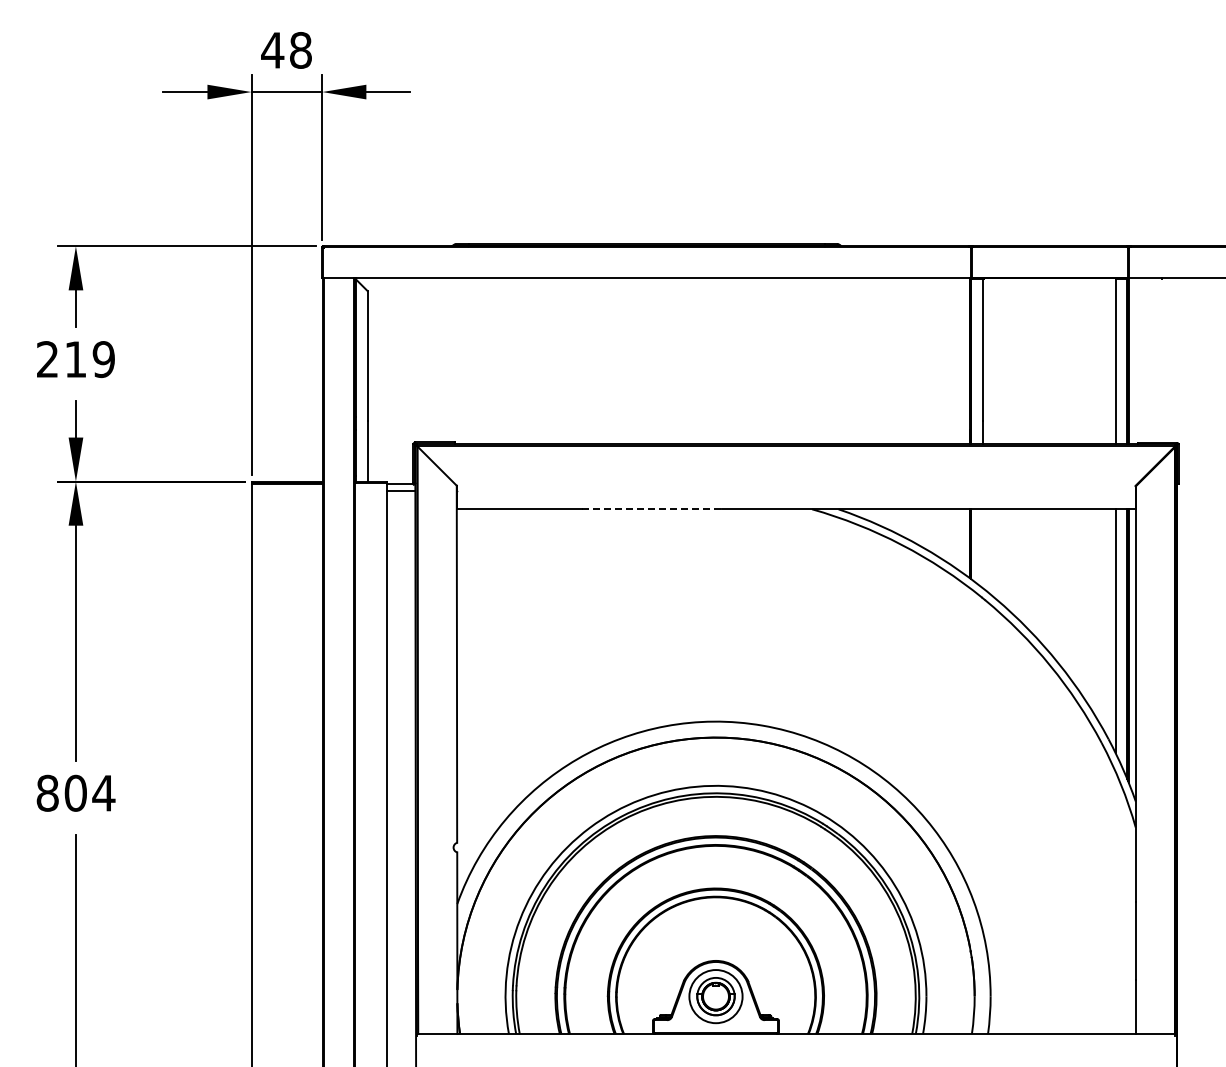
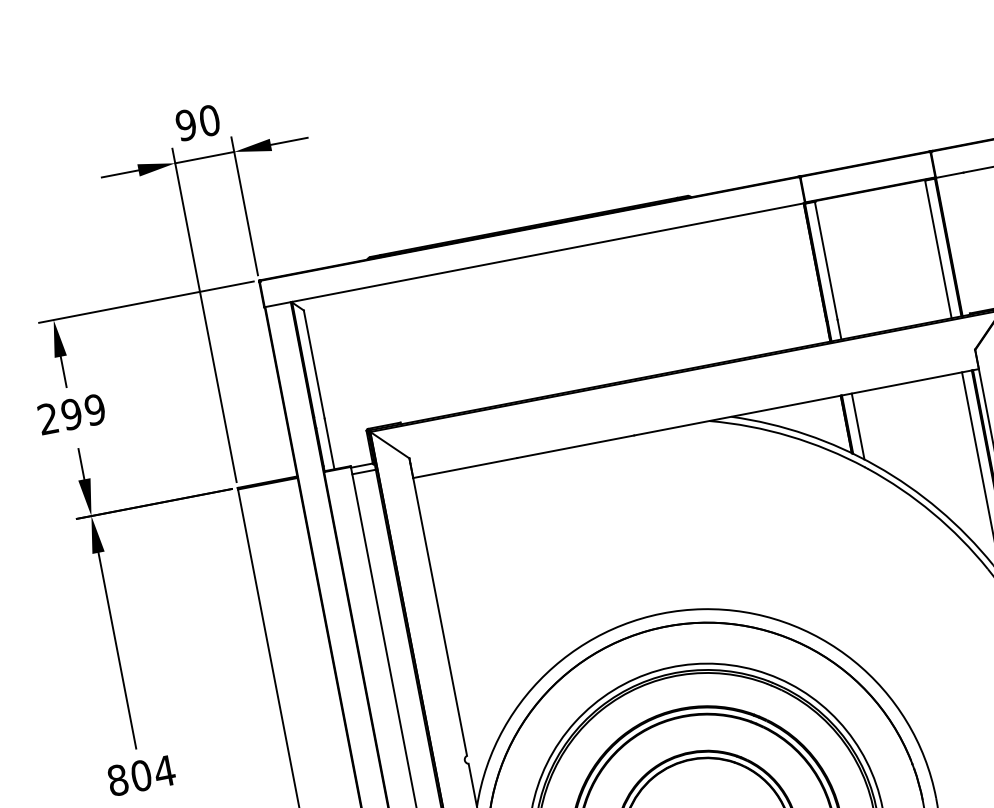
text: (286, 50) -> (197, 123), 48 -> 90
text: (75, 359) -> (71, 414), 219 -> 299
line: (652, 509) -> (576, 446), dashed -> solid
line: (983, 548) -> (858, 426), added

